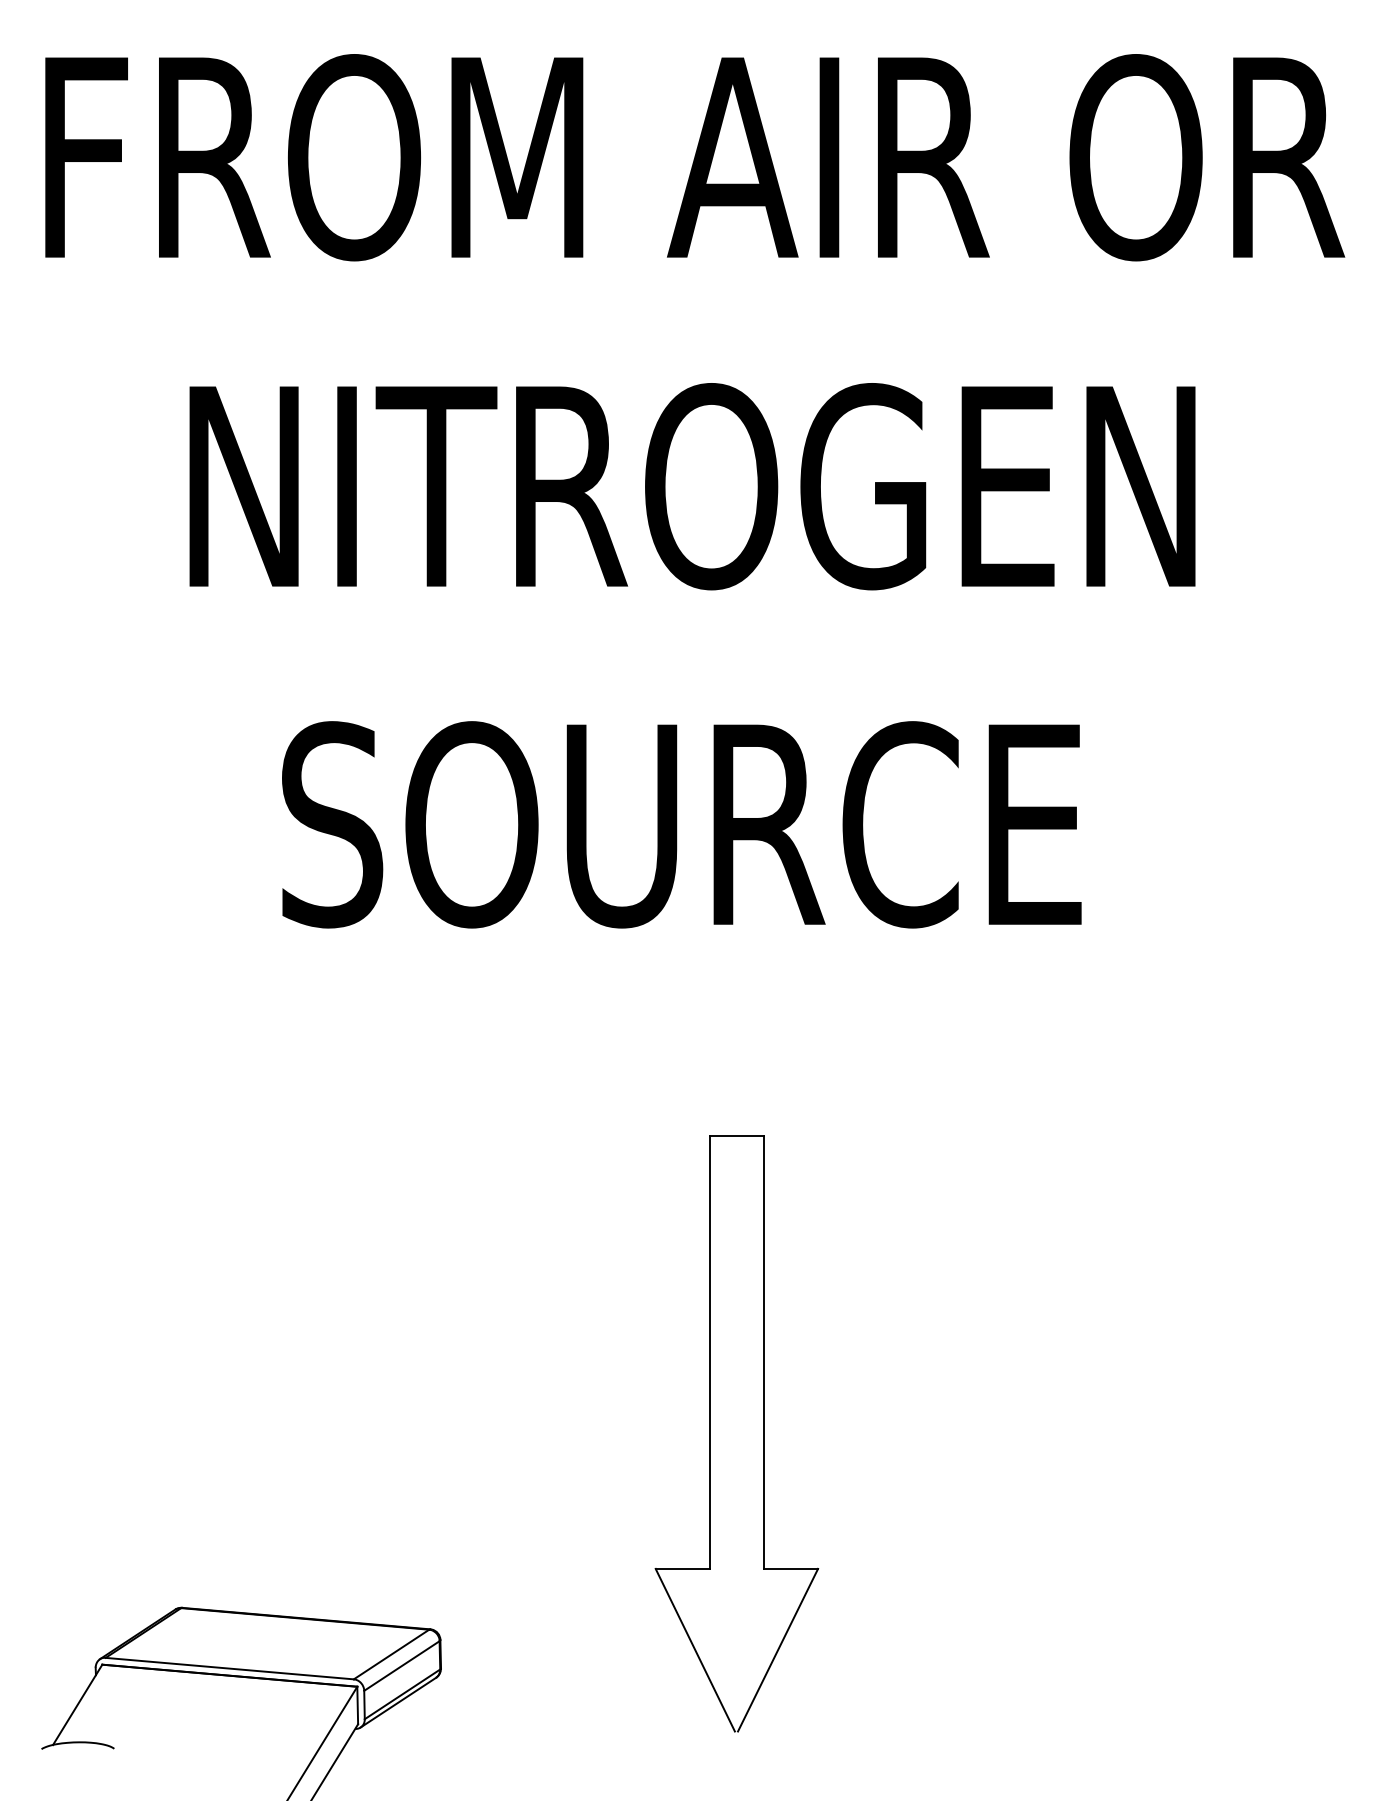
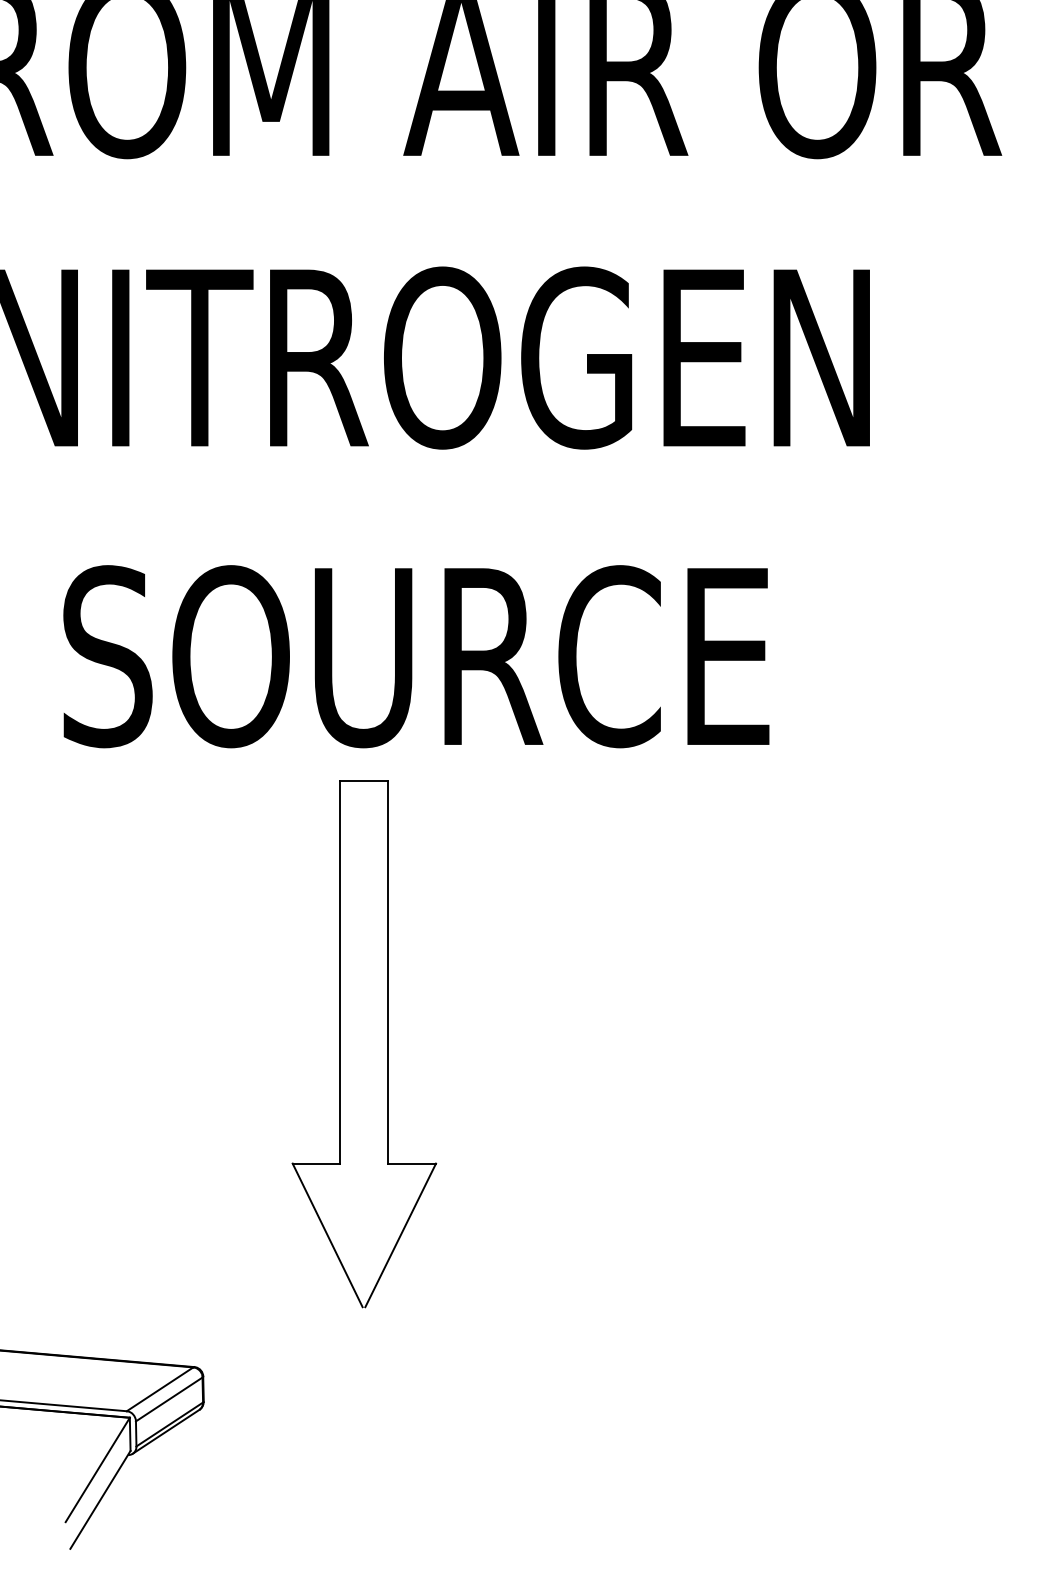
part: (736, 1433) -> (364, 1044), moved

